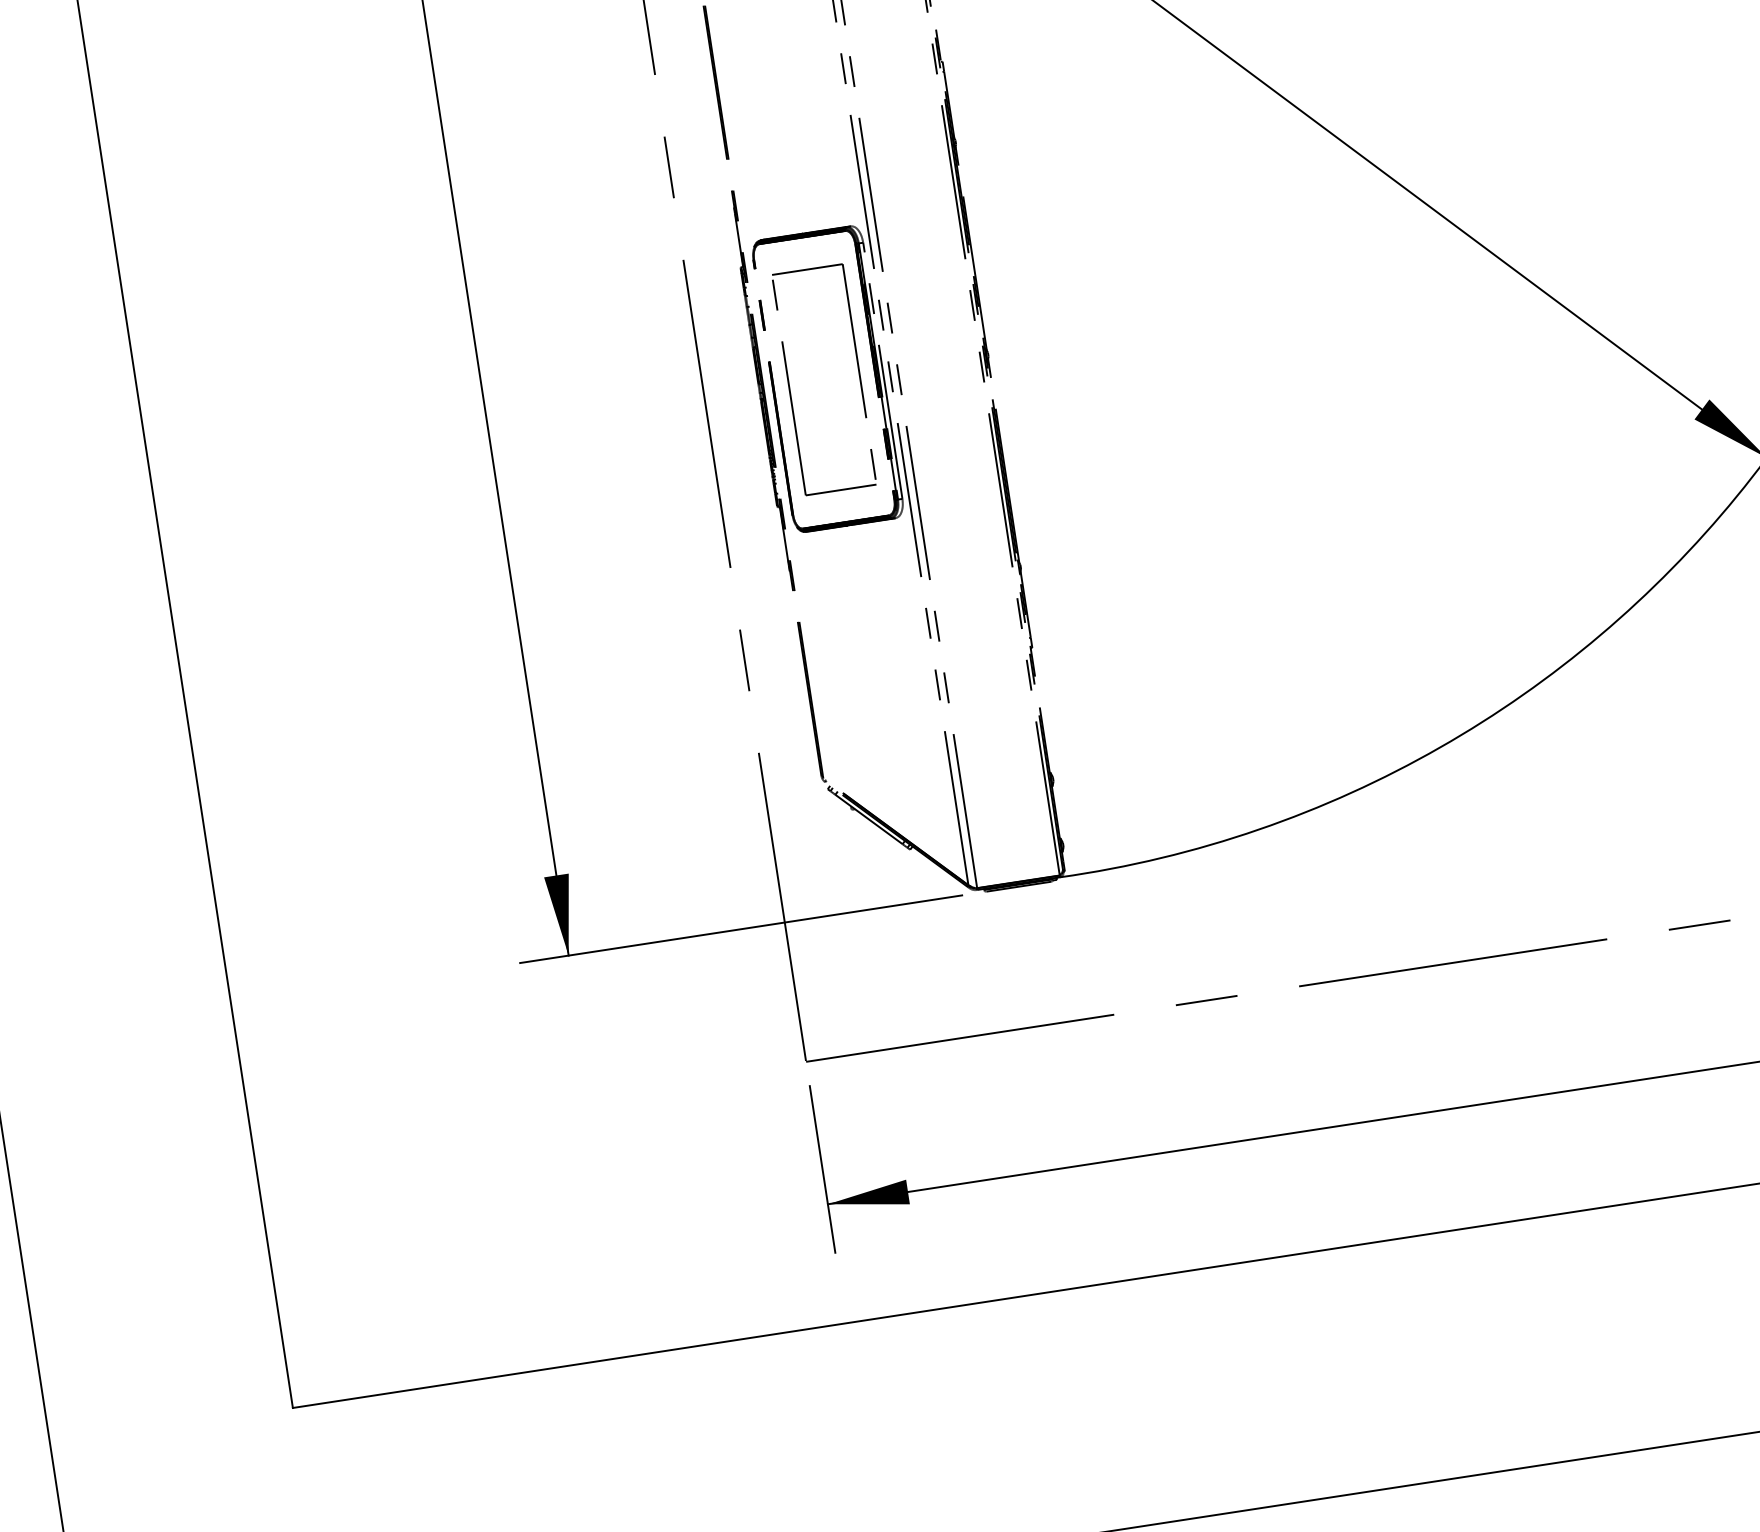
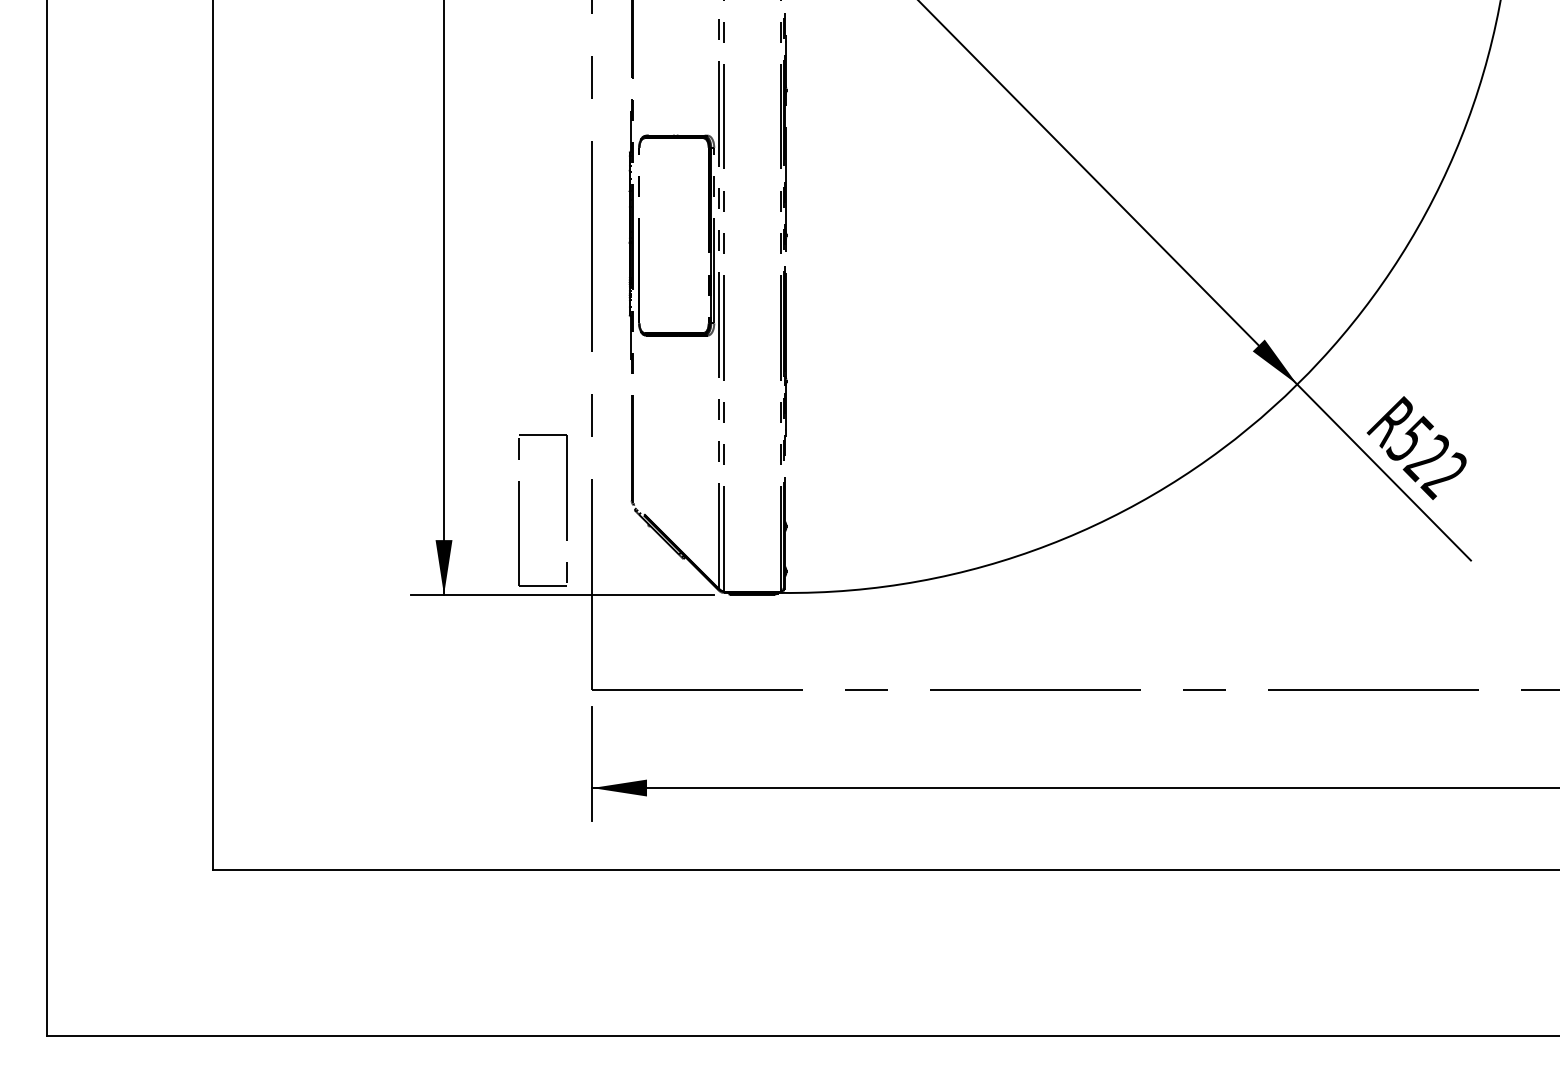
part: (789, 384) -> (519, 510), moved

